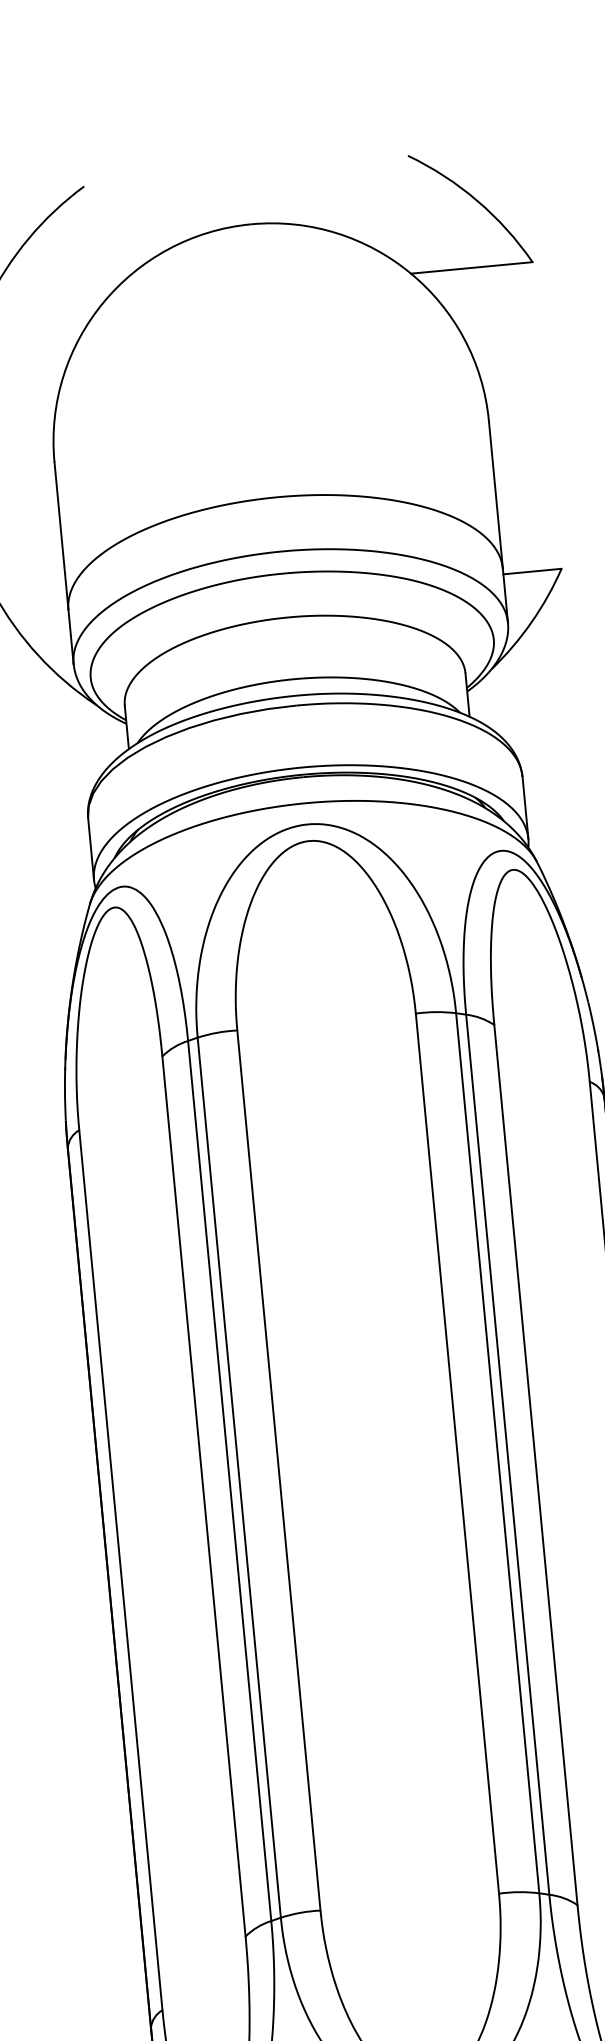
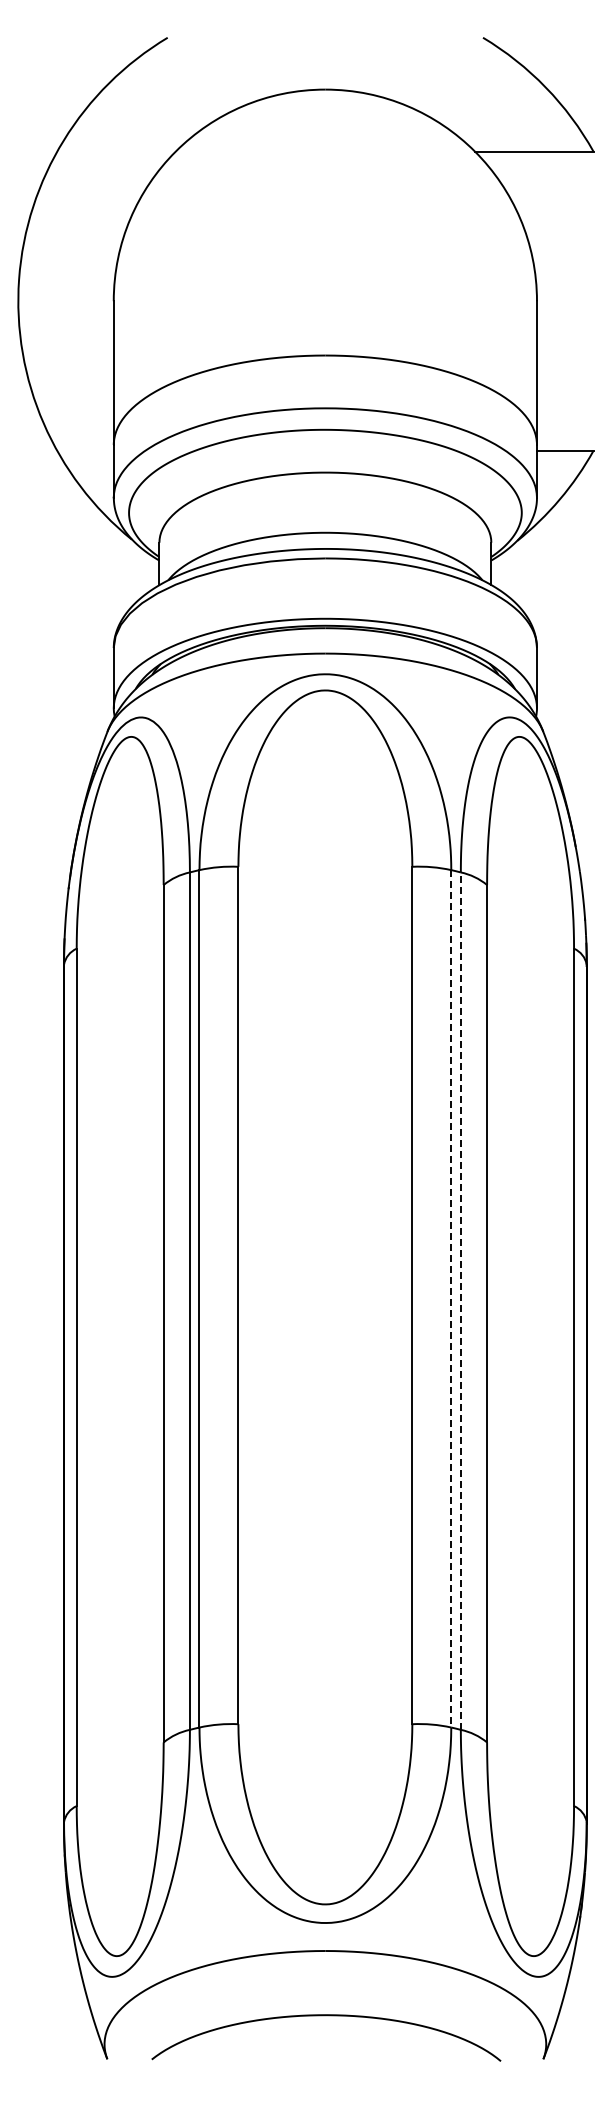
line: (497, 1452) -> (451, 1298), solid -> dashed
line: (507, 1455) -> (460, 1301), solid -> dashed

